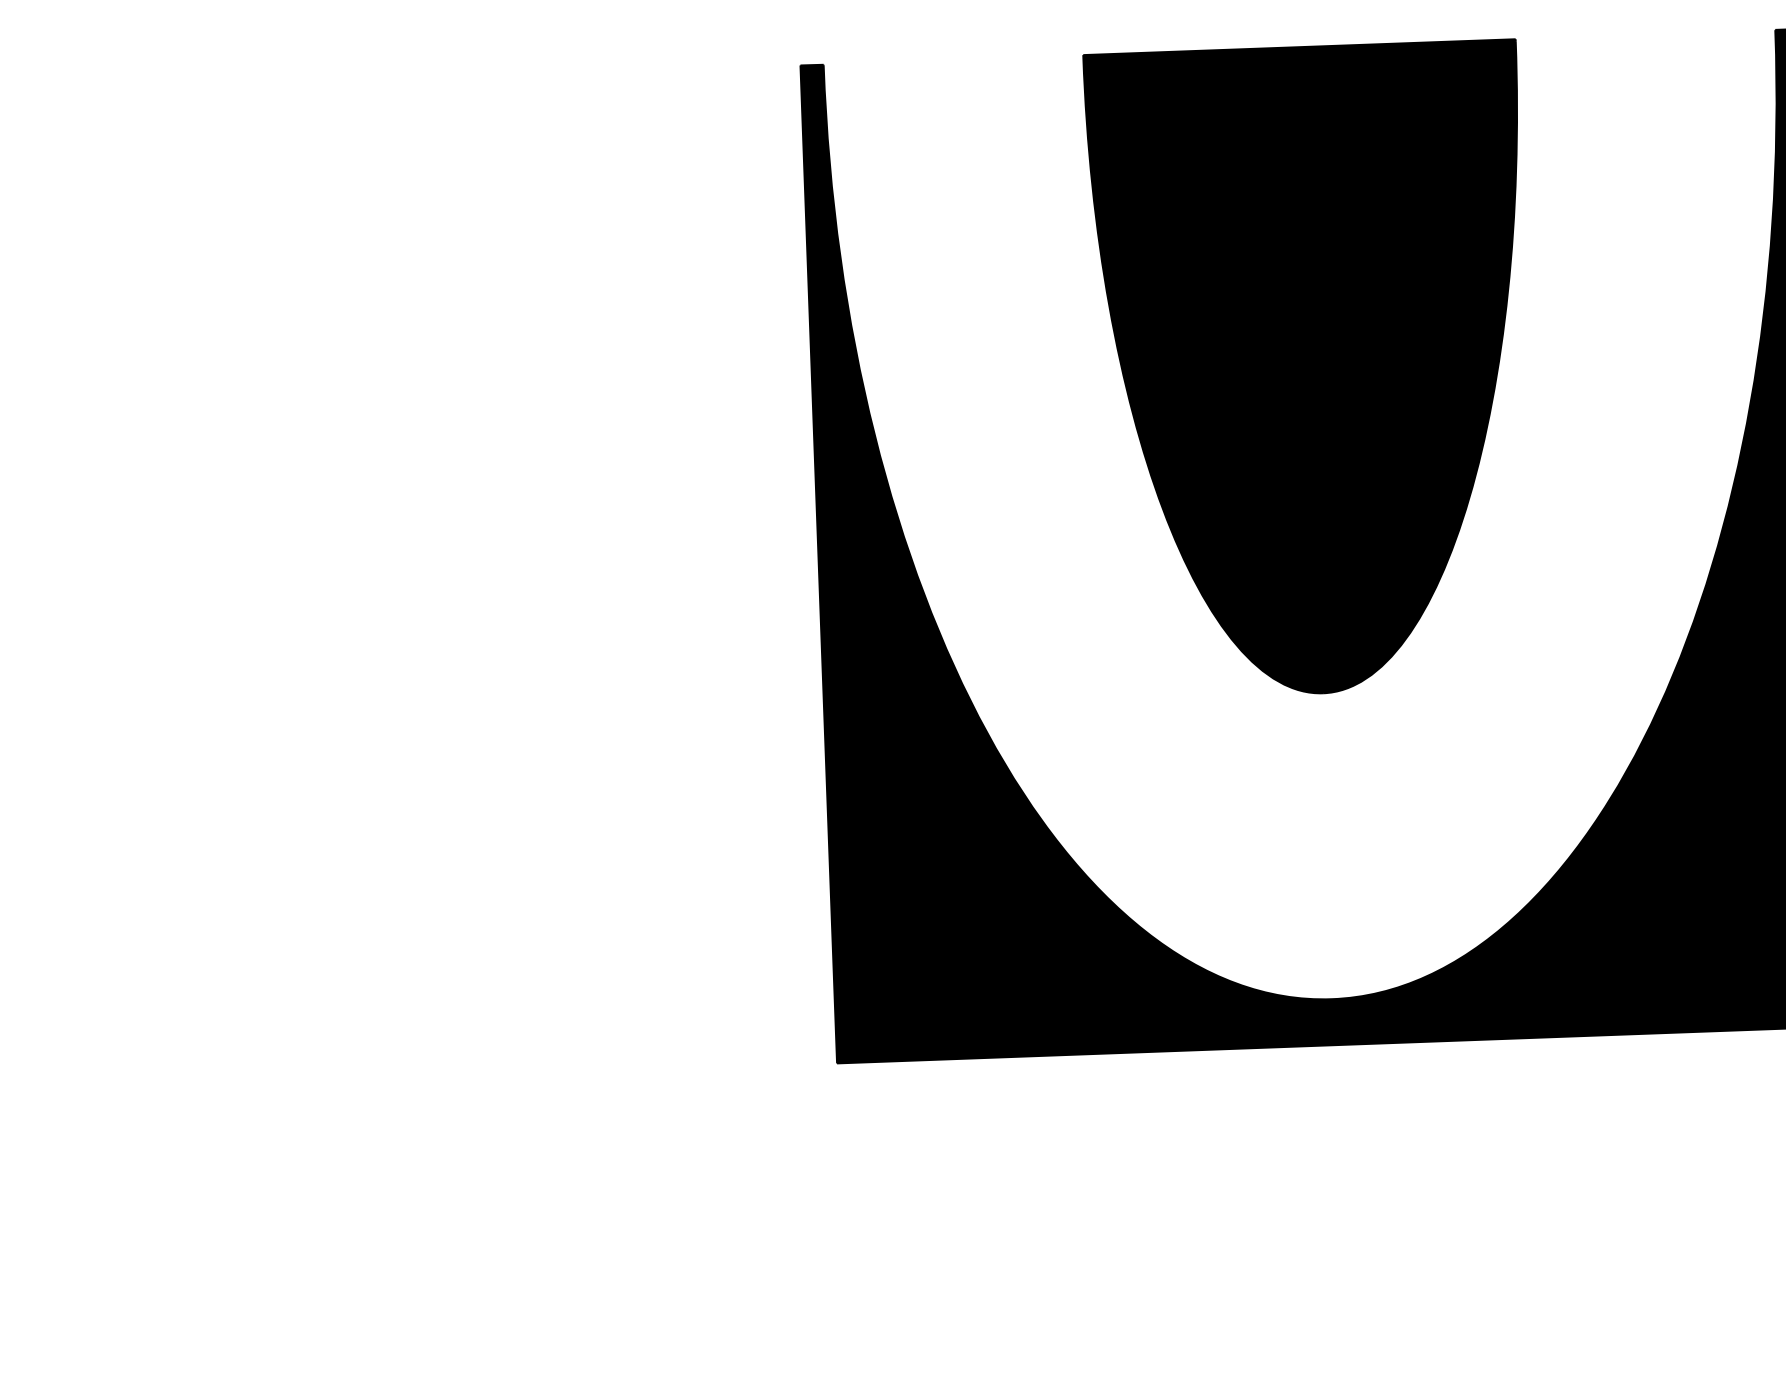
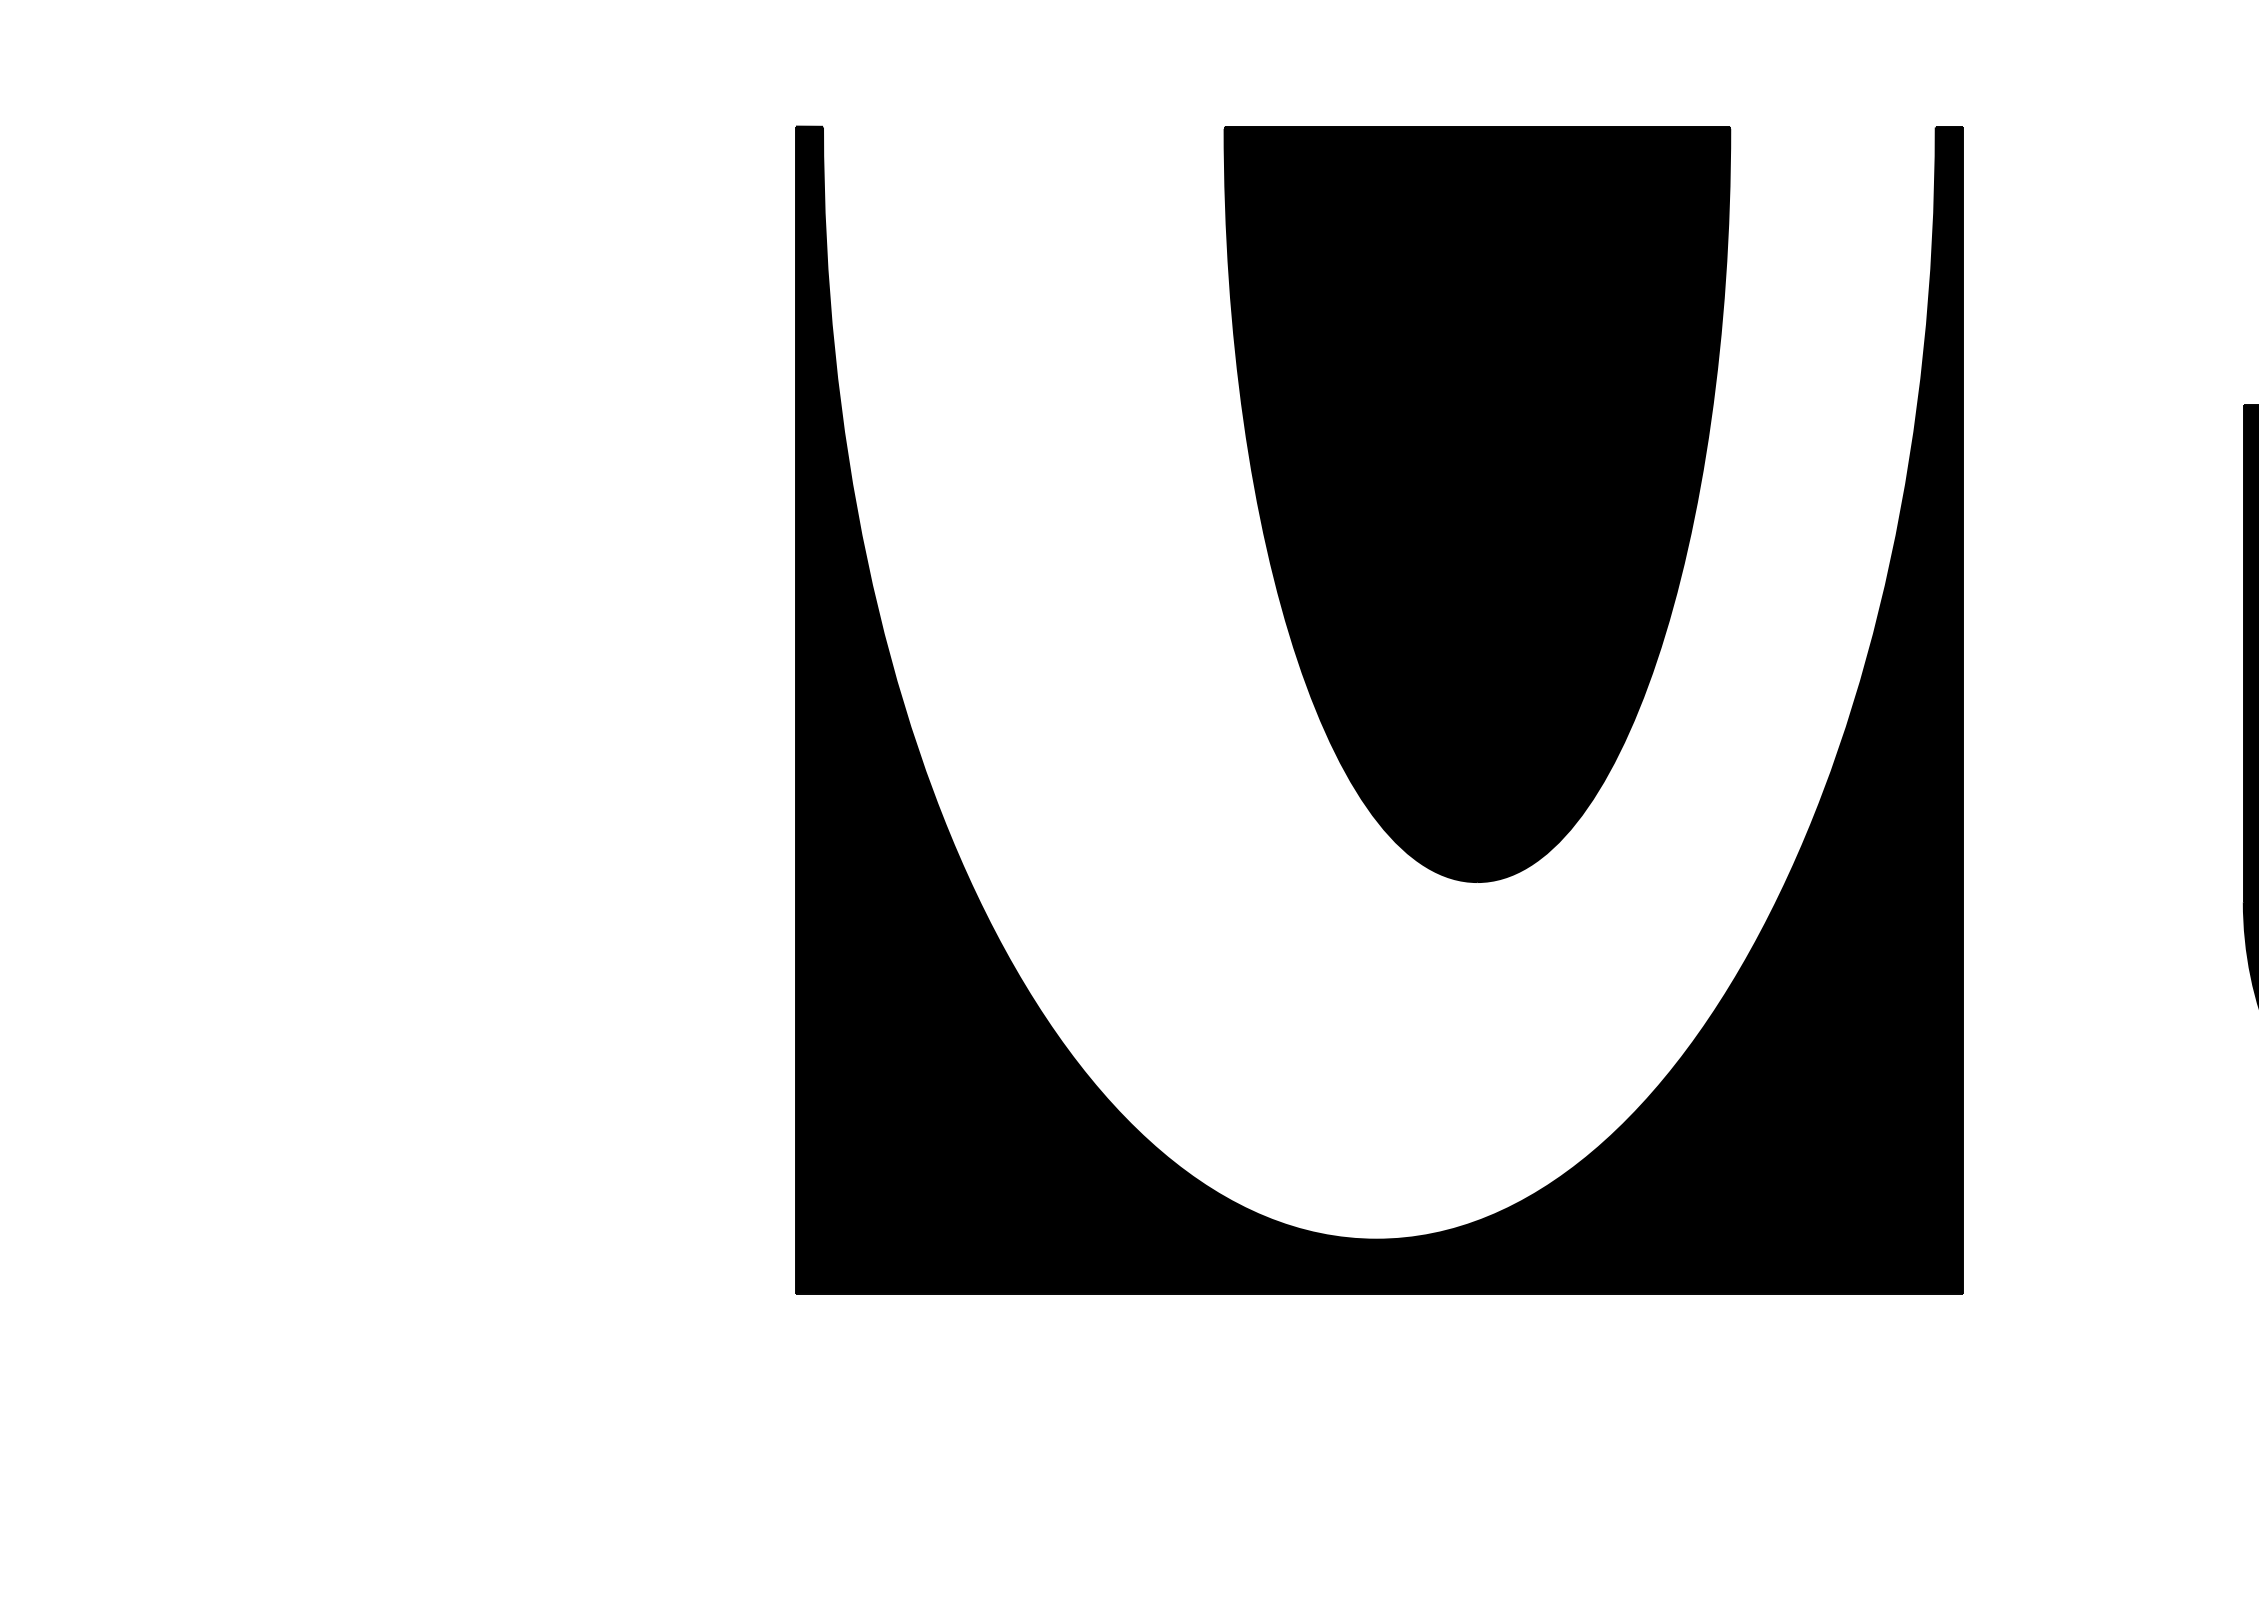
part: (1311, 370) -> (1477, 504), moved

